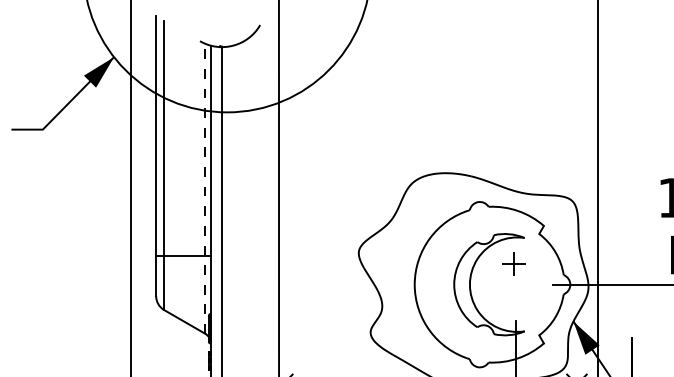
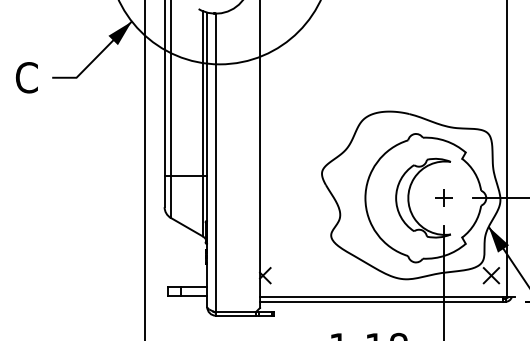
line: (204, 188) -> (202, 123), dashed -> solid
part: (512, 263) -> (443, 197), moved

